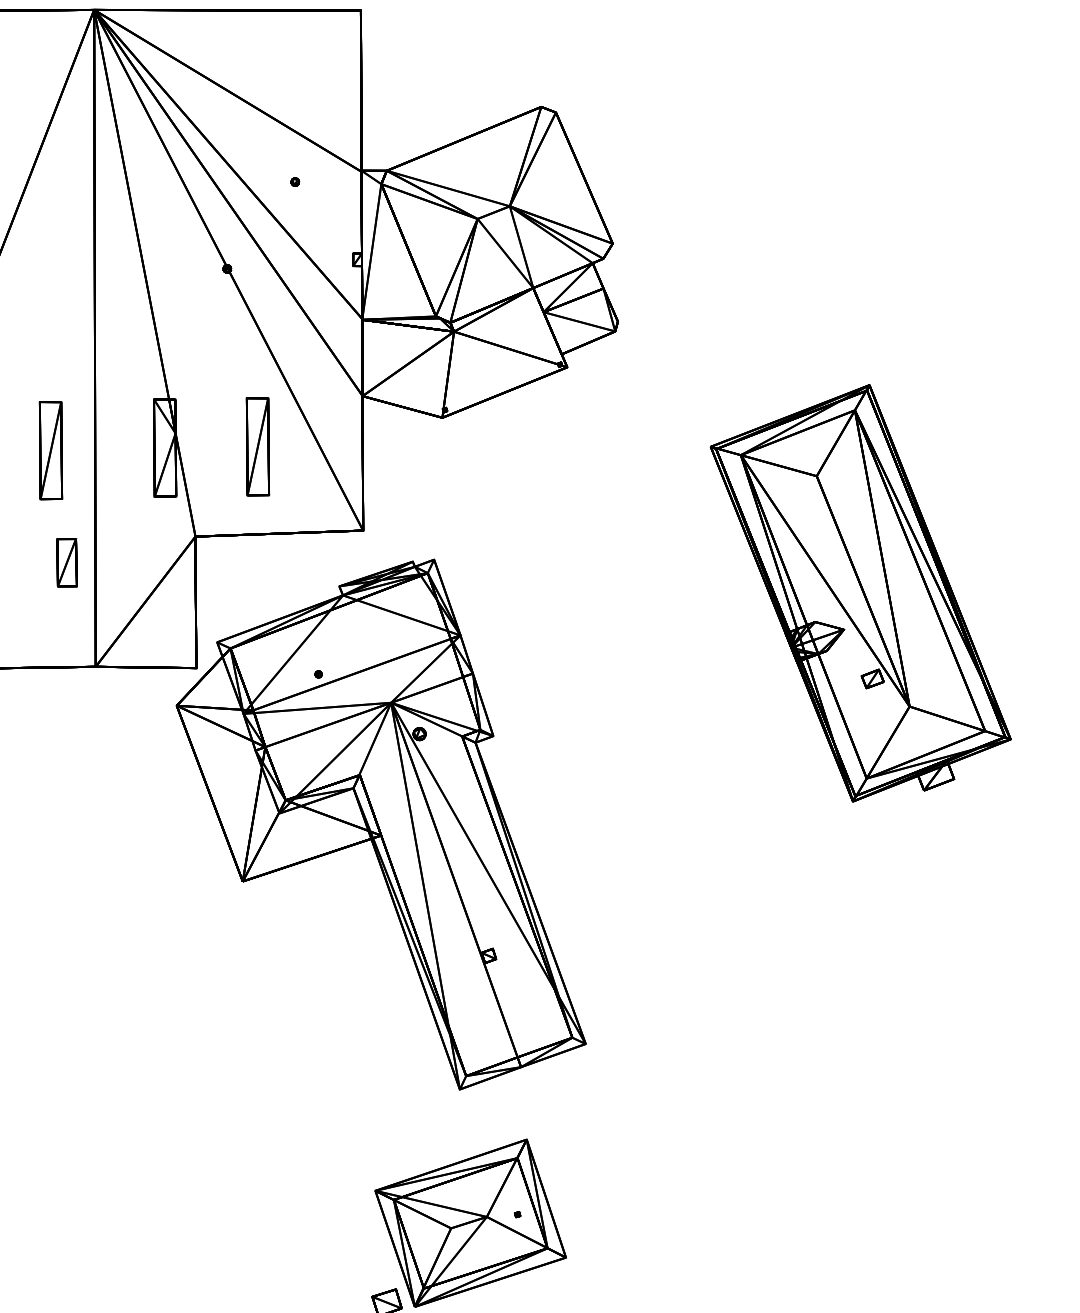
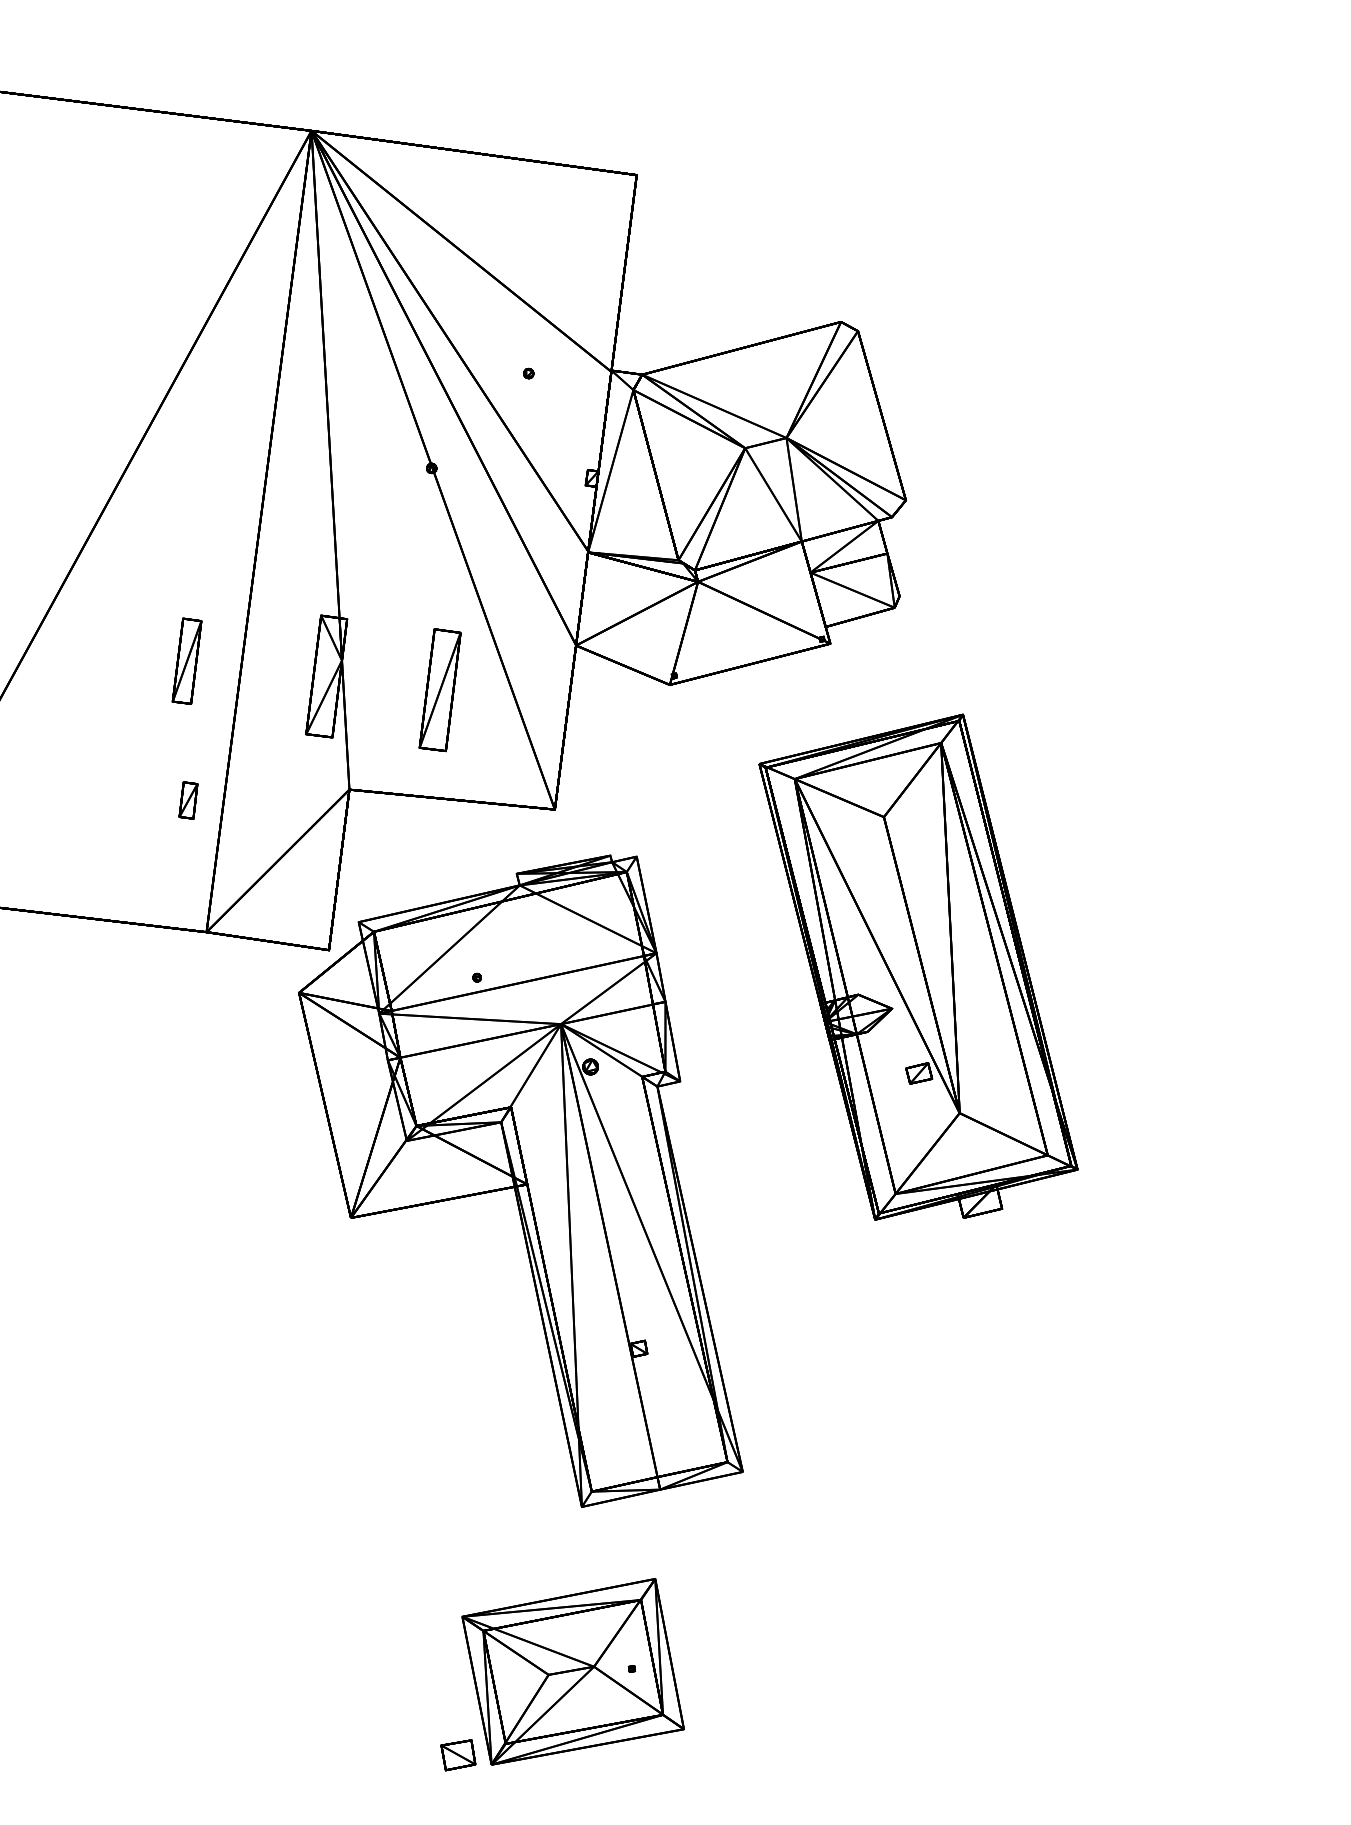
part: (50, 450) -> (186, 661), size x0.7
part: (66, 562) -> (188, 800), size x0.6
part: (860, 592) -> (918, 966), moved

